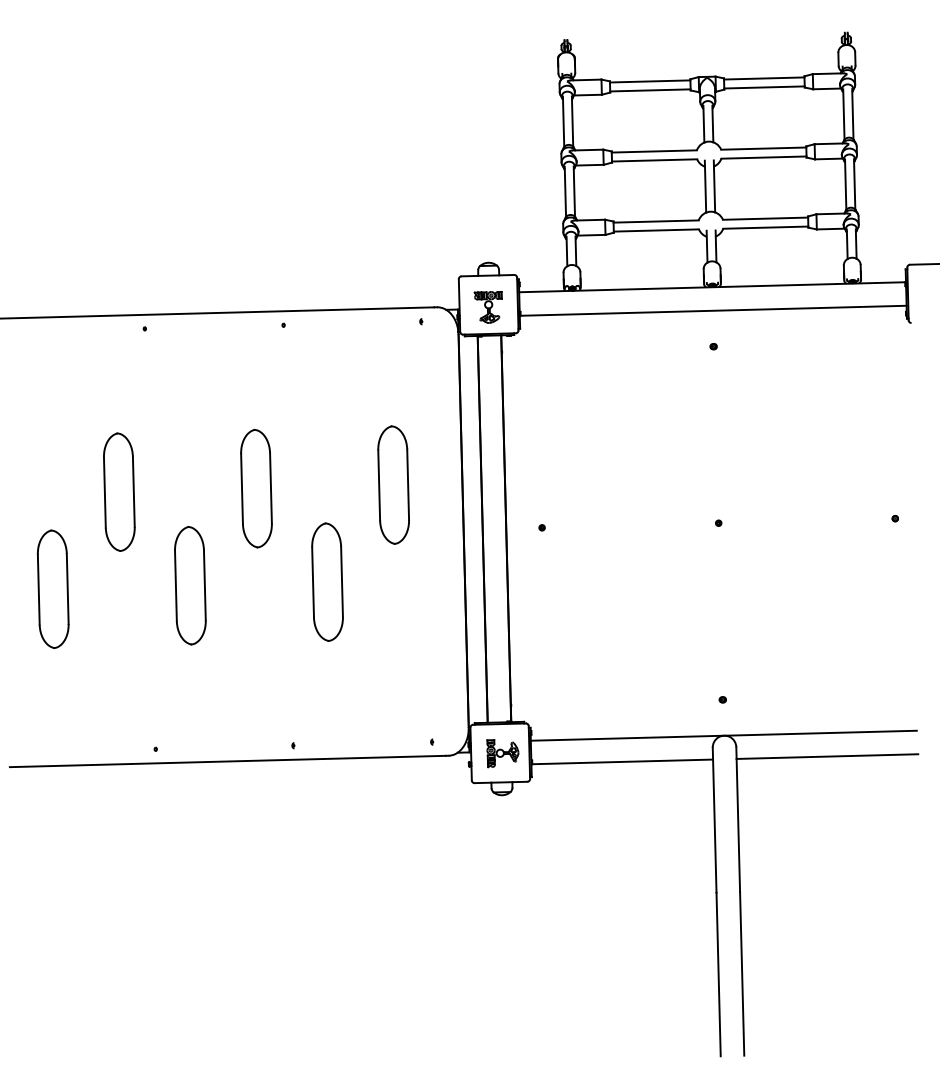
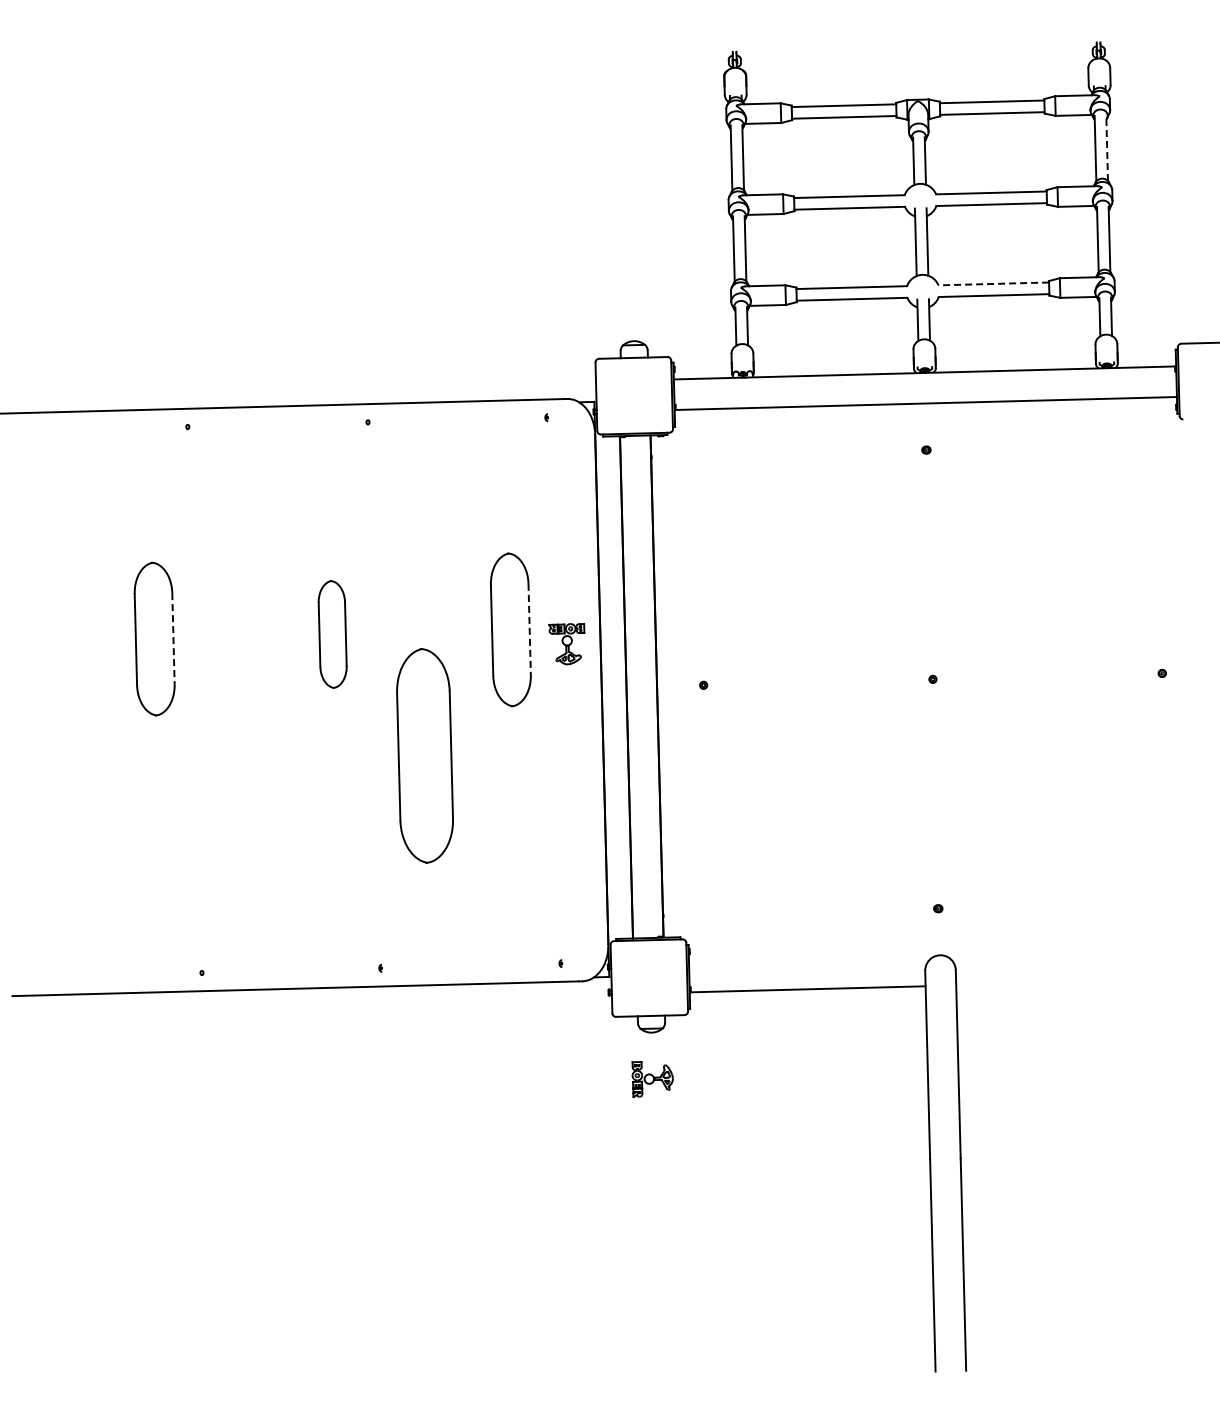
line: (853, 114) -> (1107, 148), solid -> dashed
line: (765, 218) -> (993, 283), solid -> dashed
part: (488, 307) -> (566, 644), moved
line: (408, 484) -> (529, 629), solid -> dashed
part: (256, 488) -> (332, 634), size x0.7
line: (133, 491) -> (173, 638), solid -> dashed
part: (327, 581) -> (424, 755), size x1.4
part: (190, 585) -> (246, 760), removed
part: (52, 588) -> (68, 764), removed
line: (723, 735) -> (939, 954), removed
part: (502, 753) -> (652, 1079), moved
line: (827, 756) -> (1074, 982), removed

